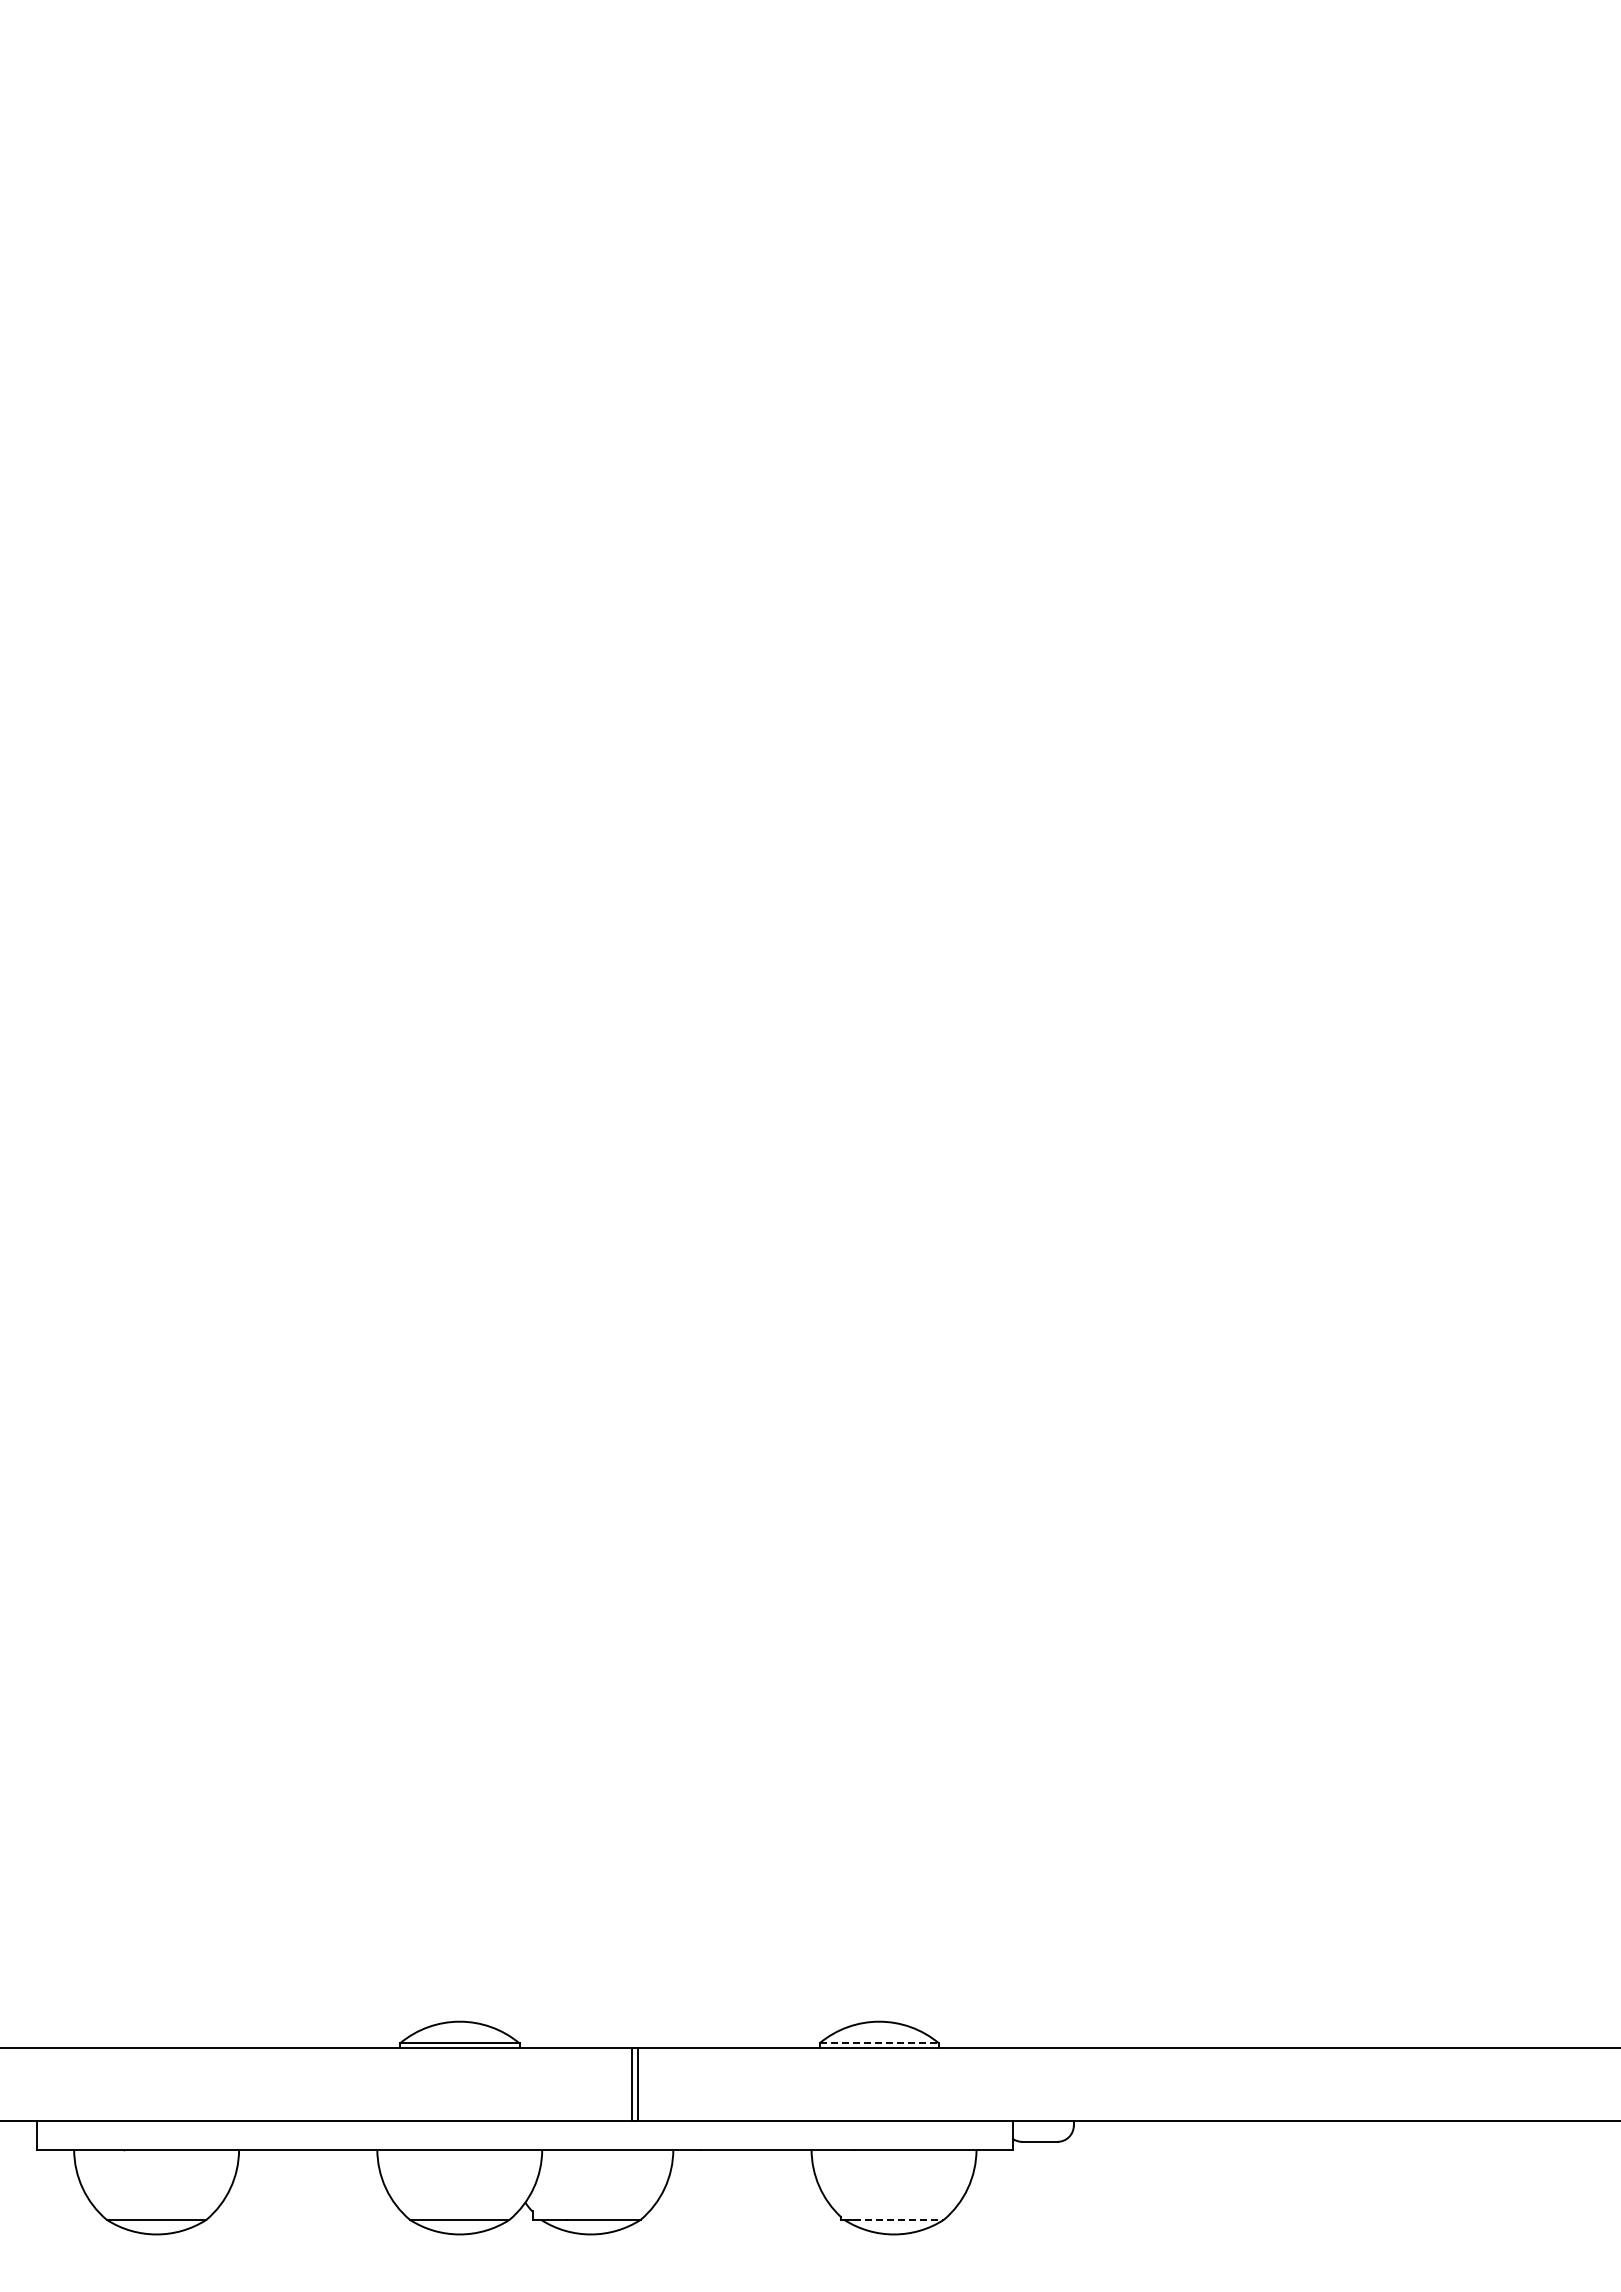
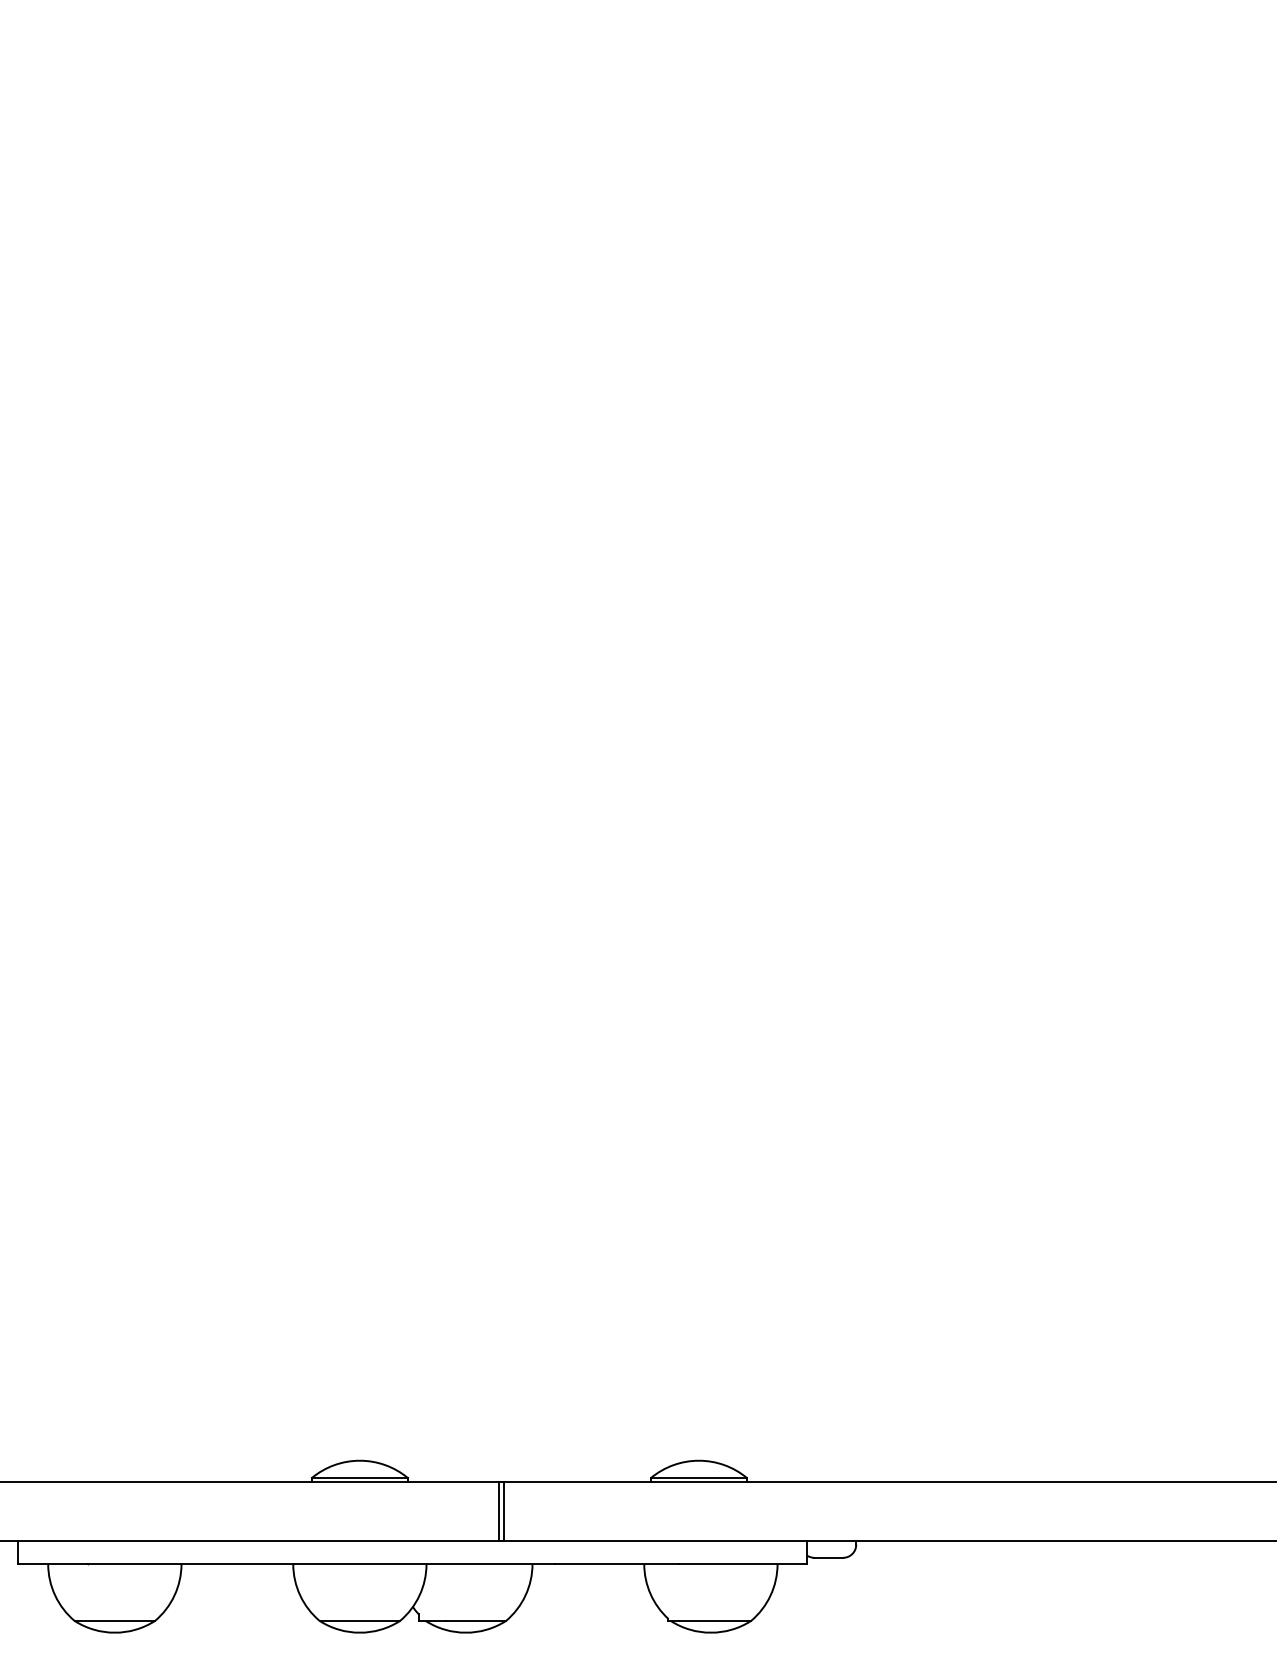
line: (879, 2043) -> (699, 1478), dashed -> solid
line: (898, 2219) -> (714, 1620), dashed -> solid

